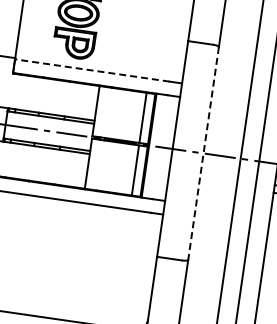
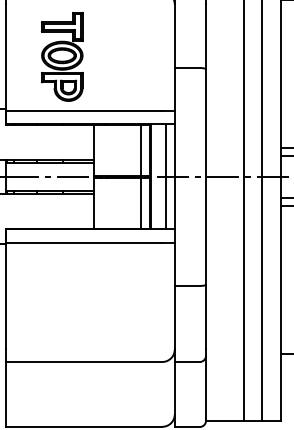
line: (91, 70) -> (83, 110), dashed -> solid
line: (164, 147) -> (166, 176), added
line: (204, 153) -> (206, 176), dashed -> solid

